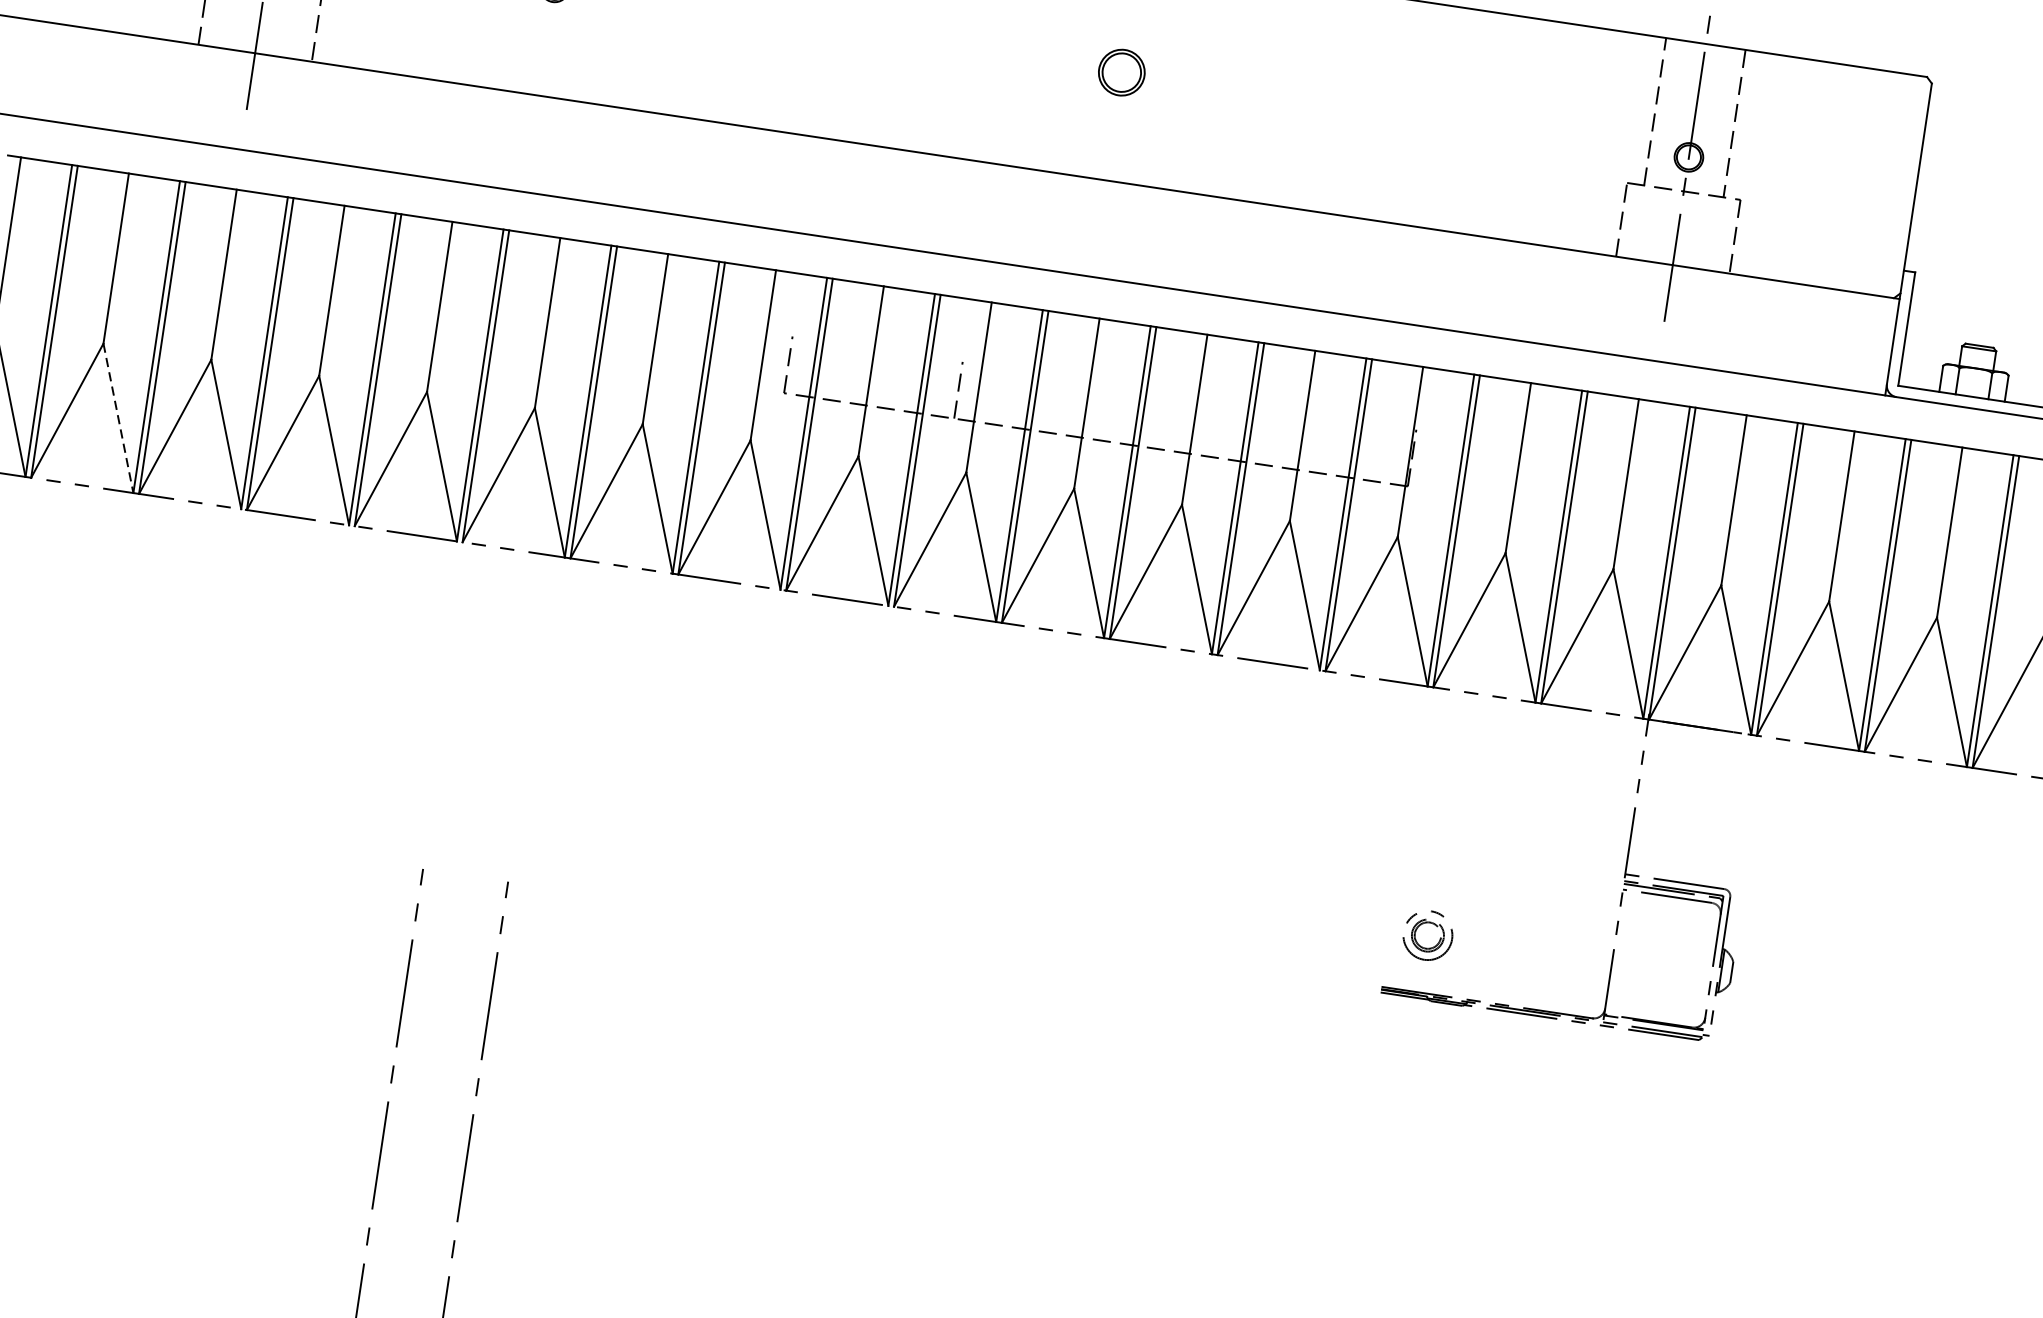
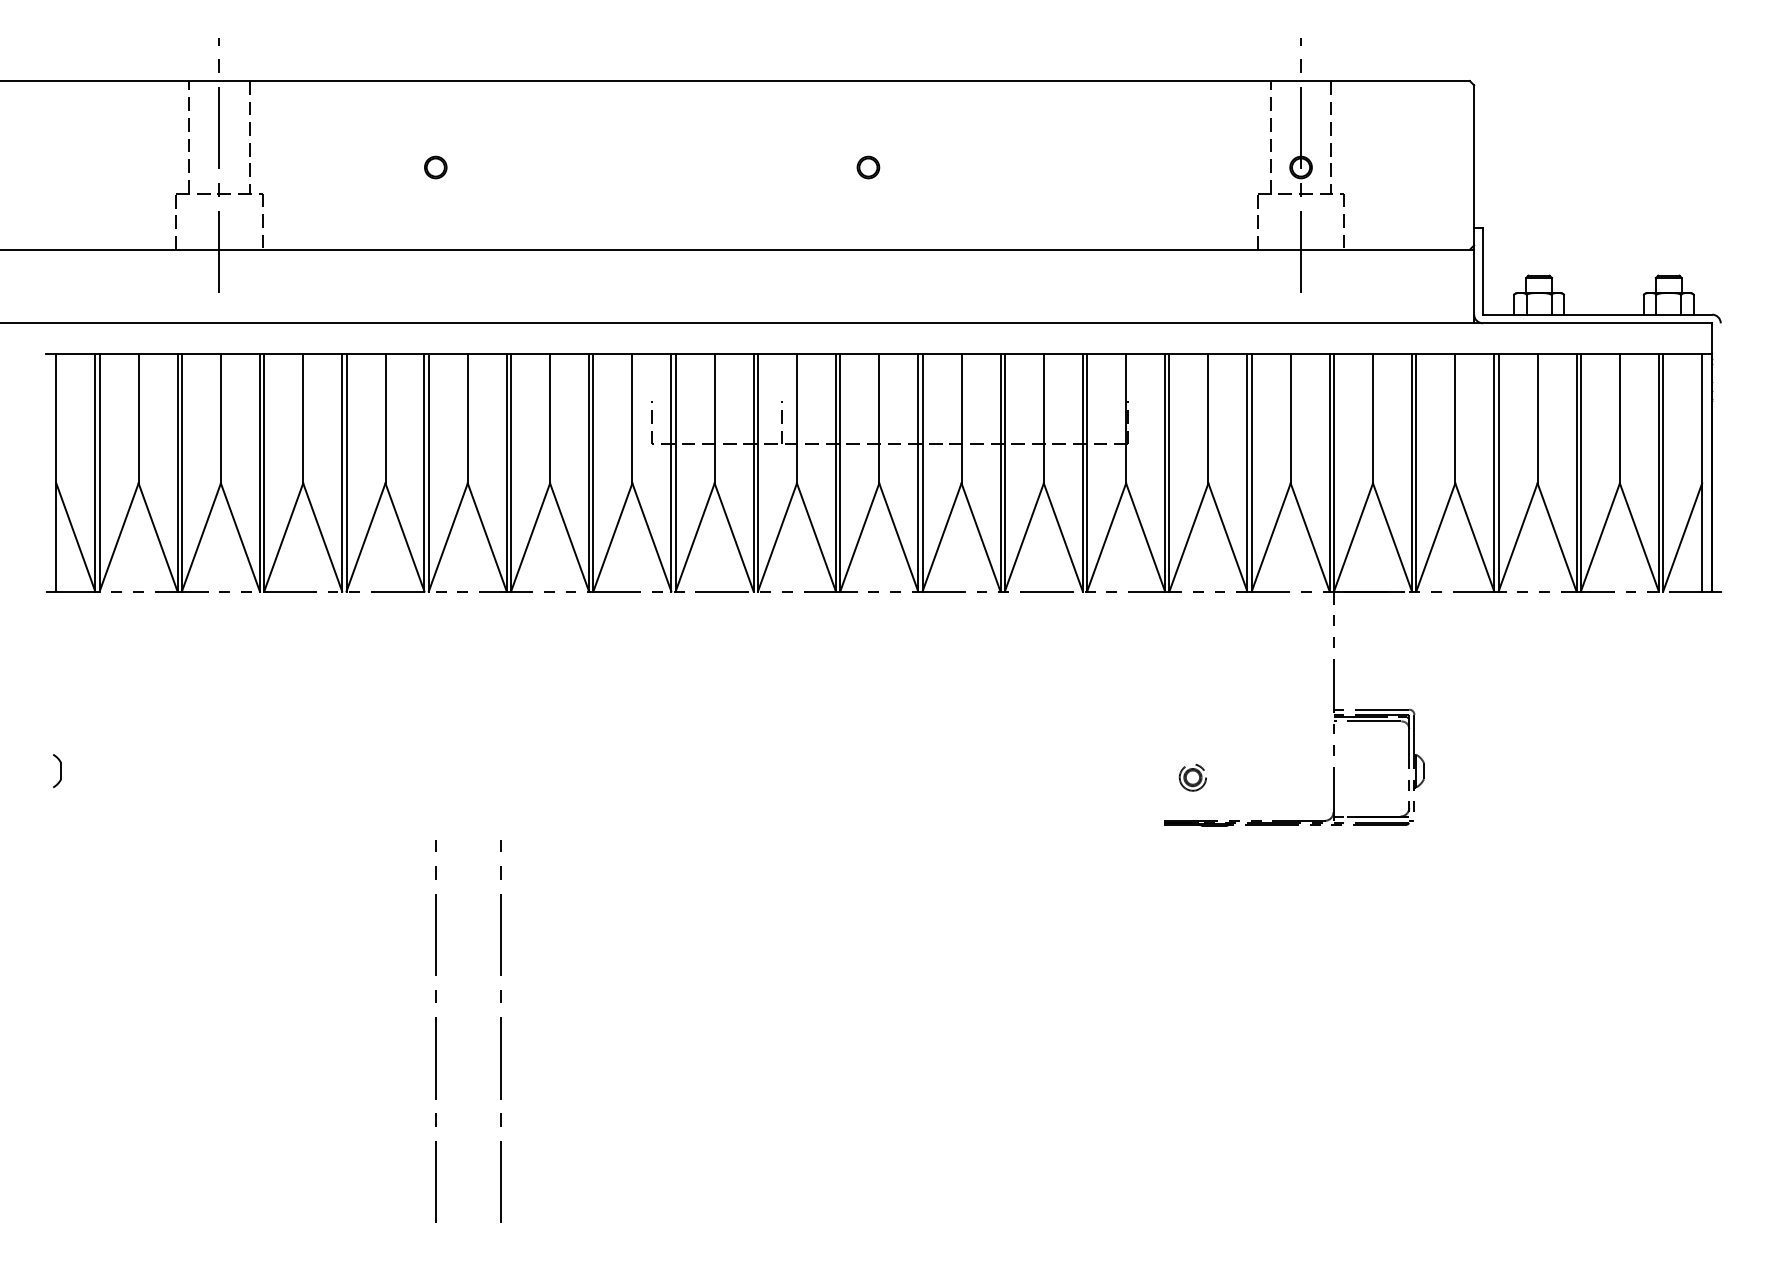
part: (1121, 72) -> (868, 167), size x0.62
line: (118, 418) -> (158, 537), dashed -> solid
part: (1427, 935) -> (1192, 777), size x0.71

